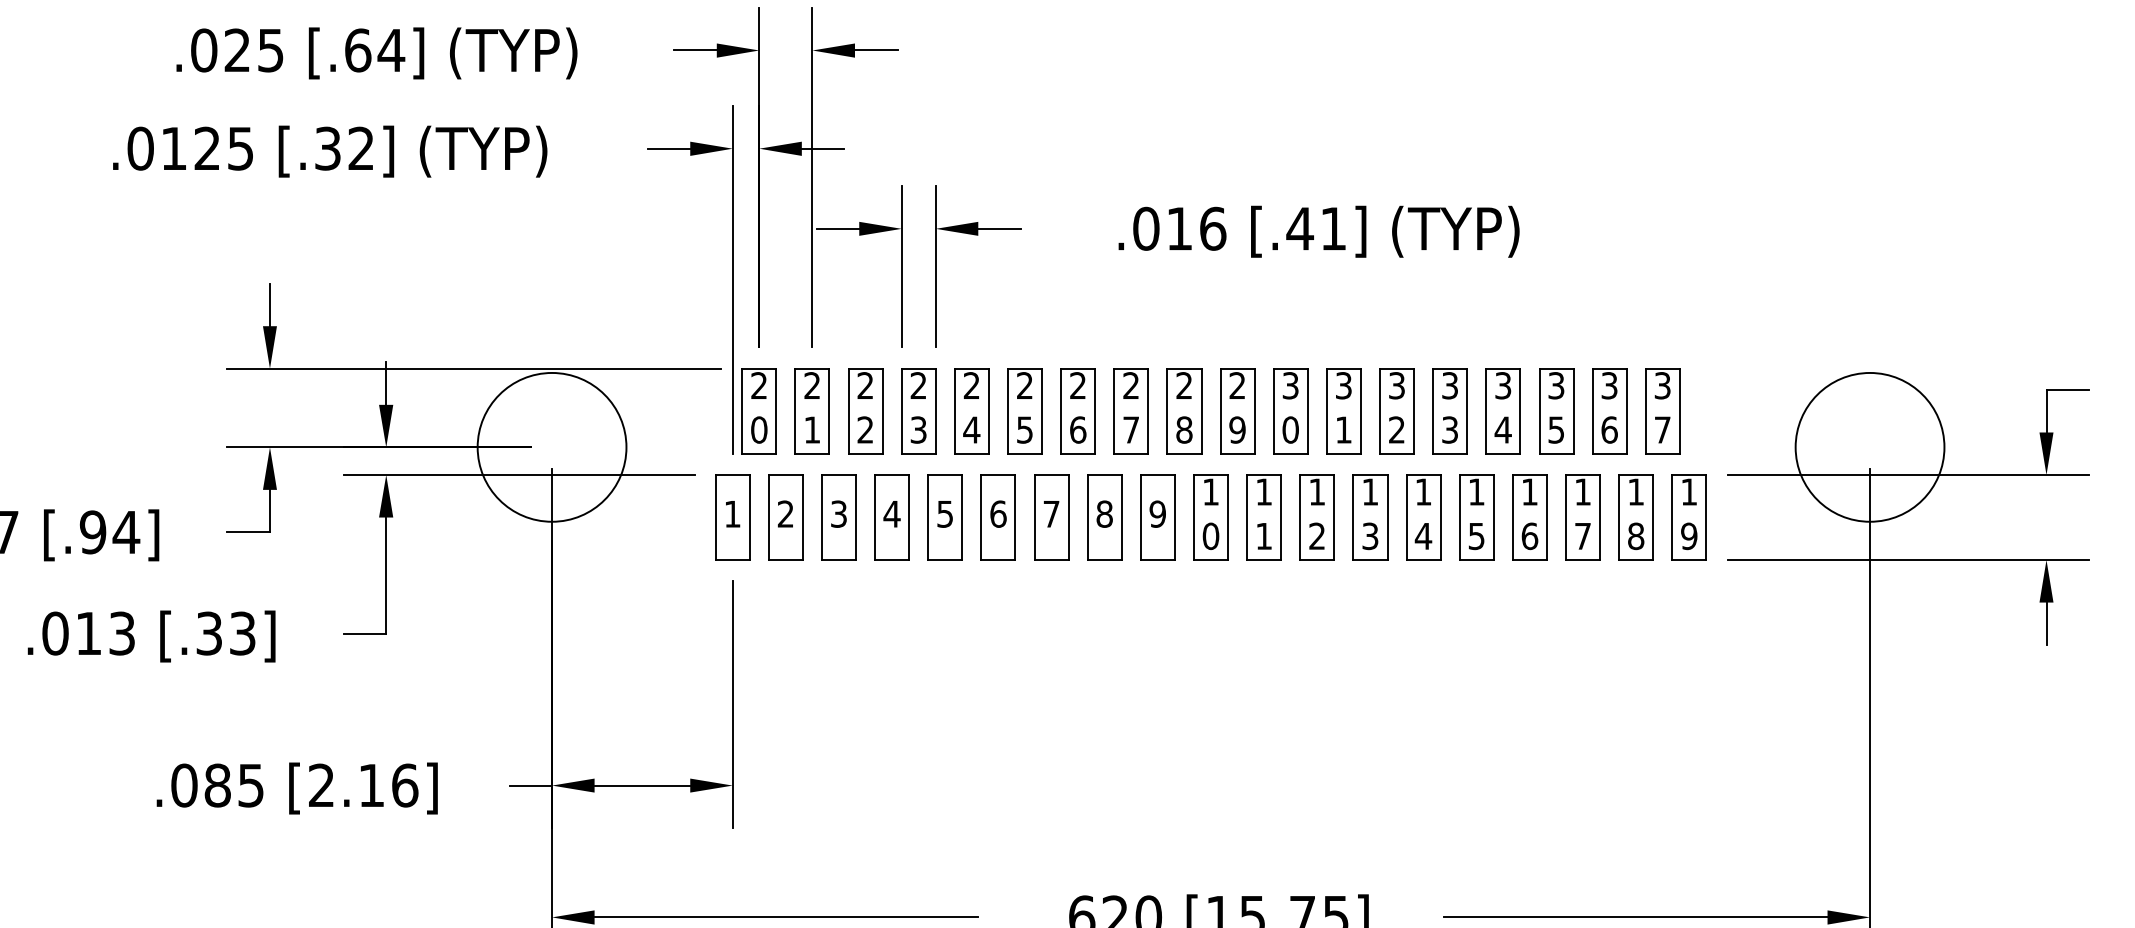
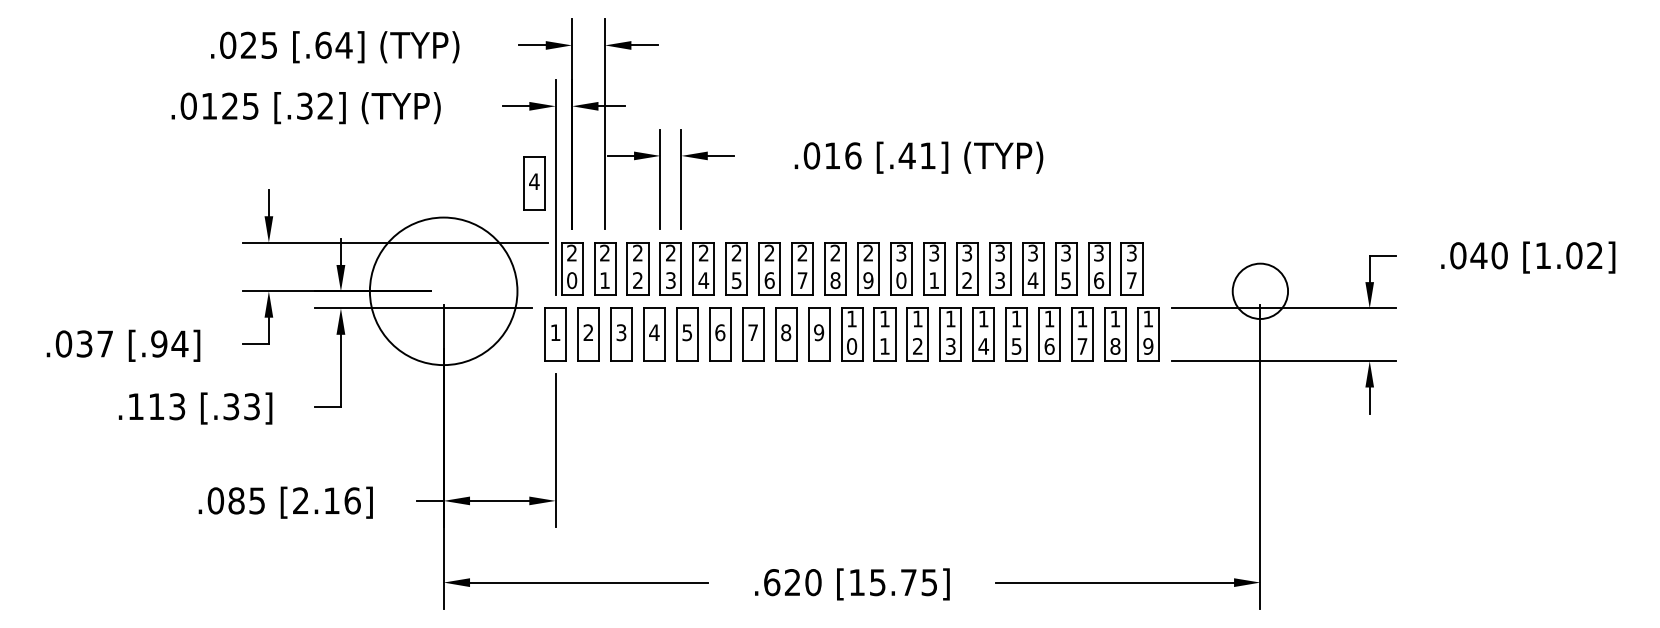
part: (698, 273) -> (534, 183), added
circle: (551, 447) -> (443, 291), size x1.6
circle: (1870, 447) -> (1260, 291), size x0.6
text: (54, 633) -> (135, 406), .013 -> .113

